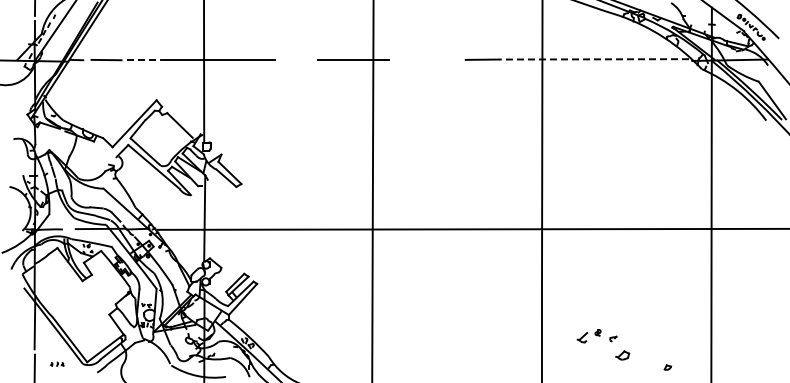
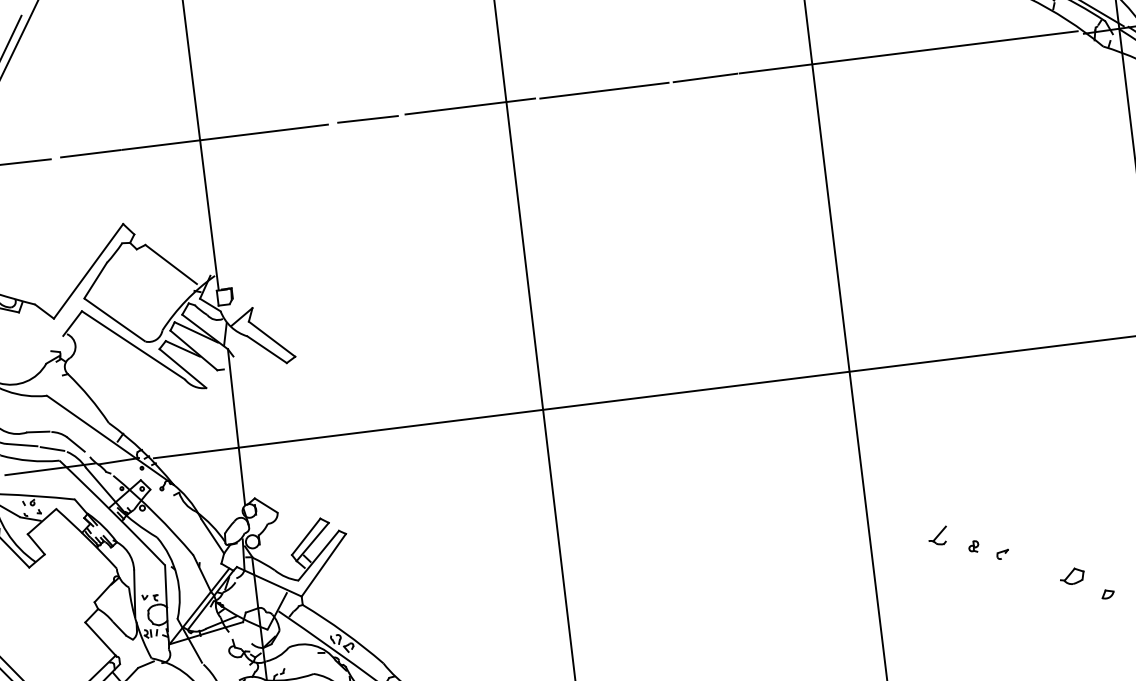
line: (144, 59) -> (92, 152), dashed -> solid
line: (296, 59) -> (367, 119), added
line: (427, 59) -> (604, 89), added
line: (595, 59) -> (908, 52), dashed -> solid
part: (582, 337) -> (938, 535), moved
part: (622, 355) -> (1072, 576), moved

